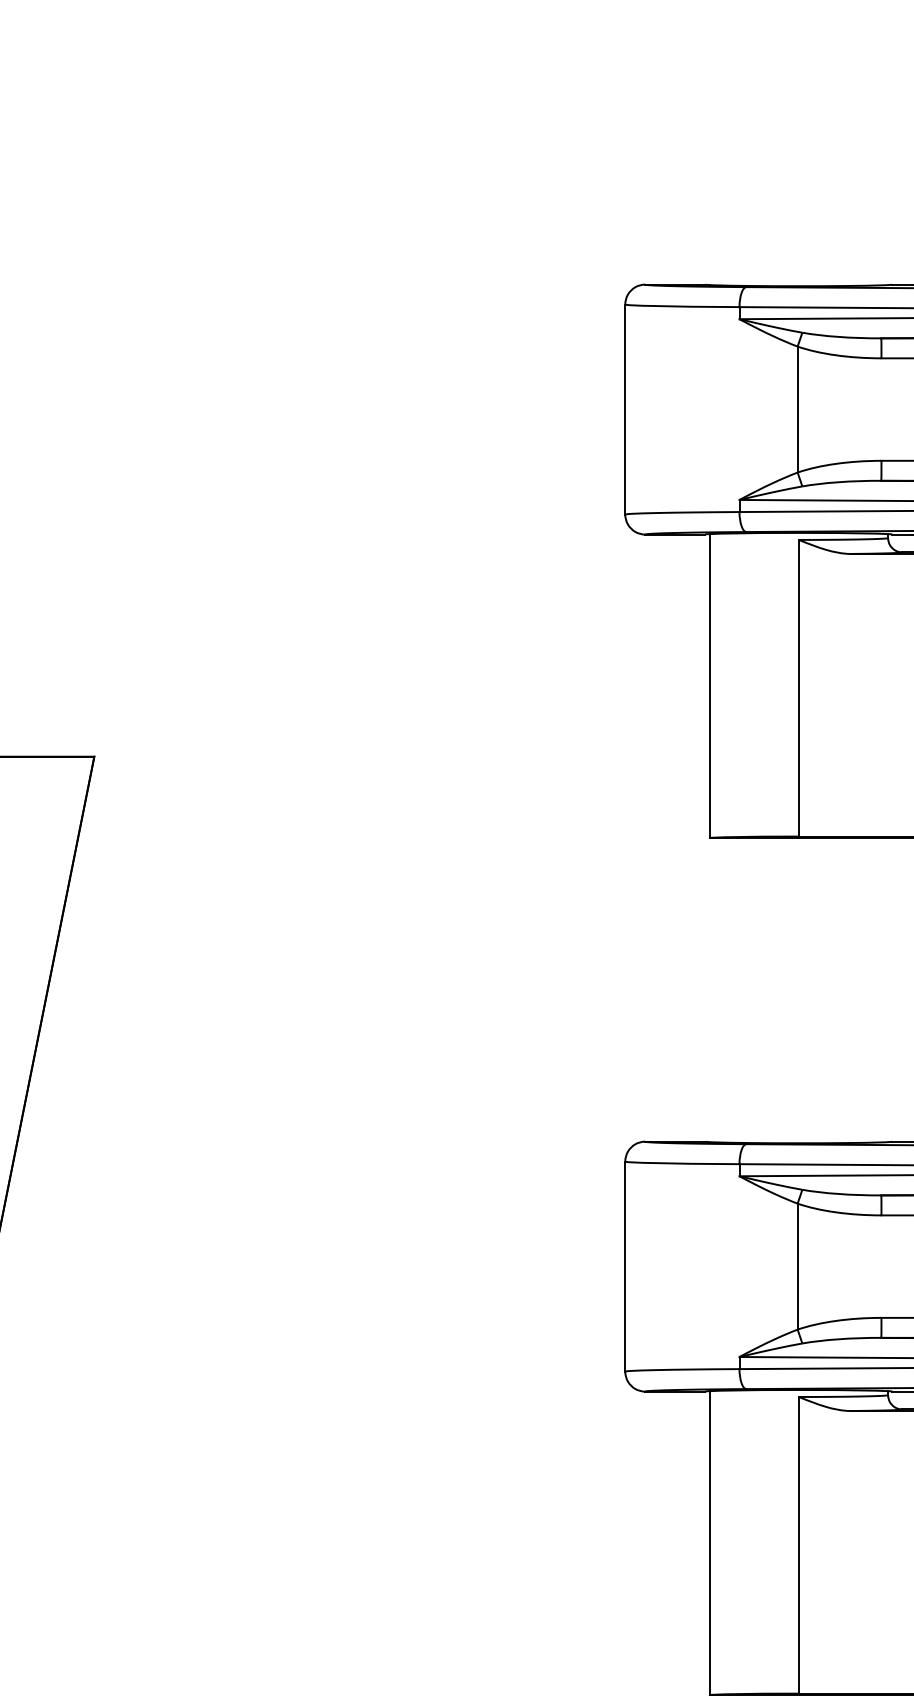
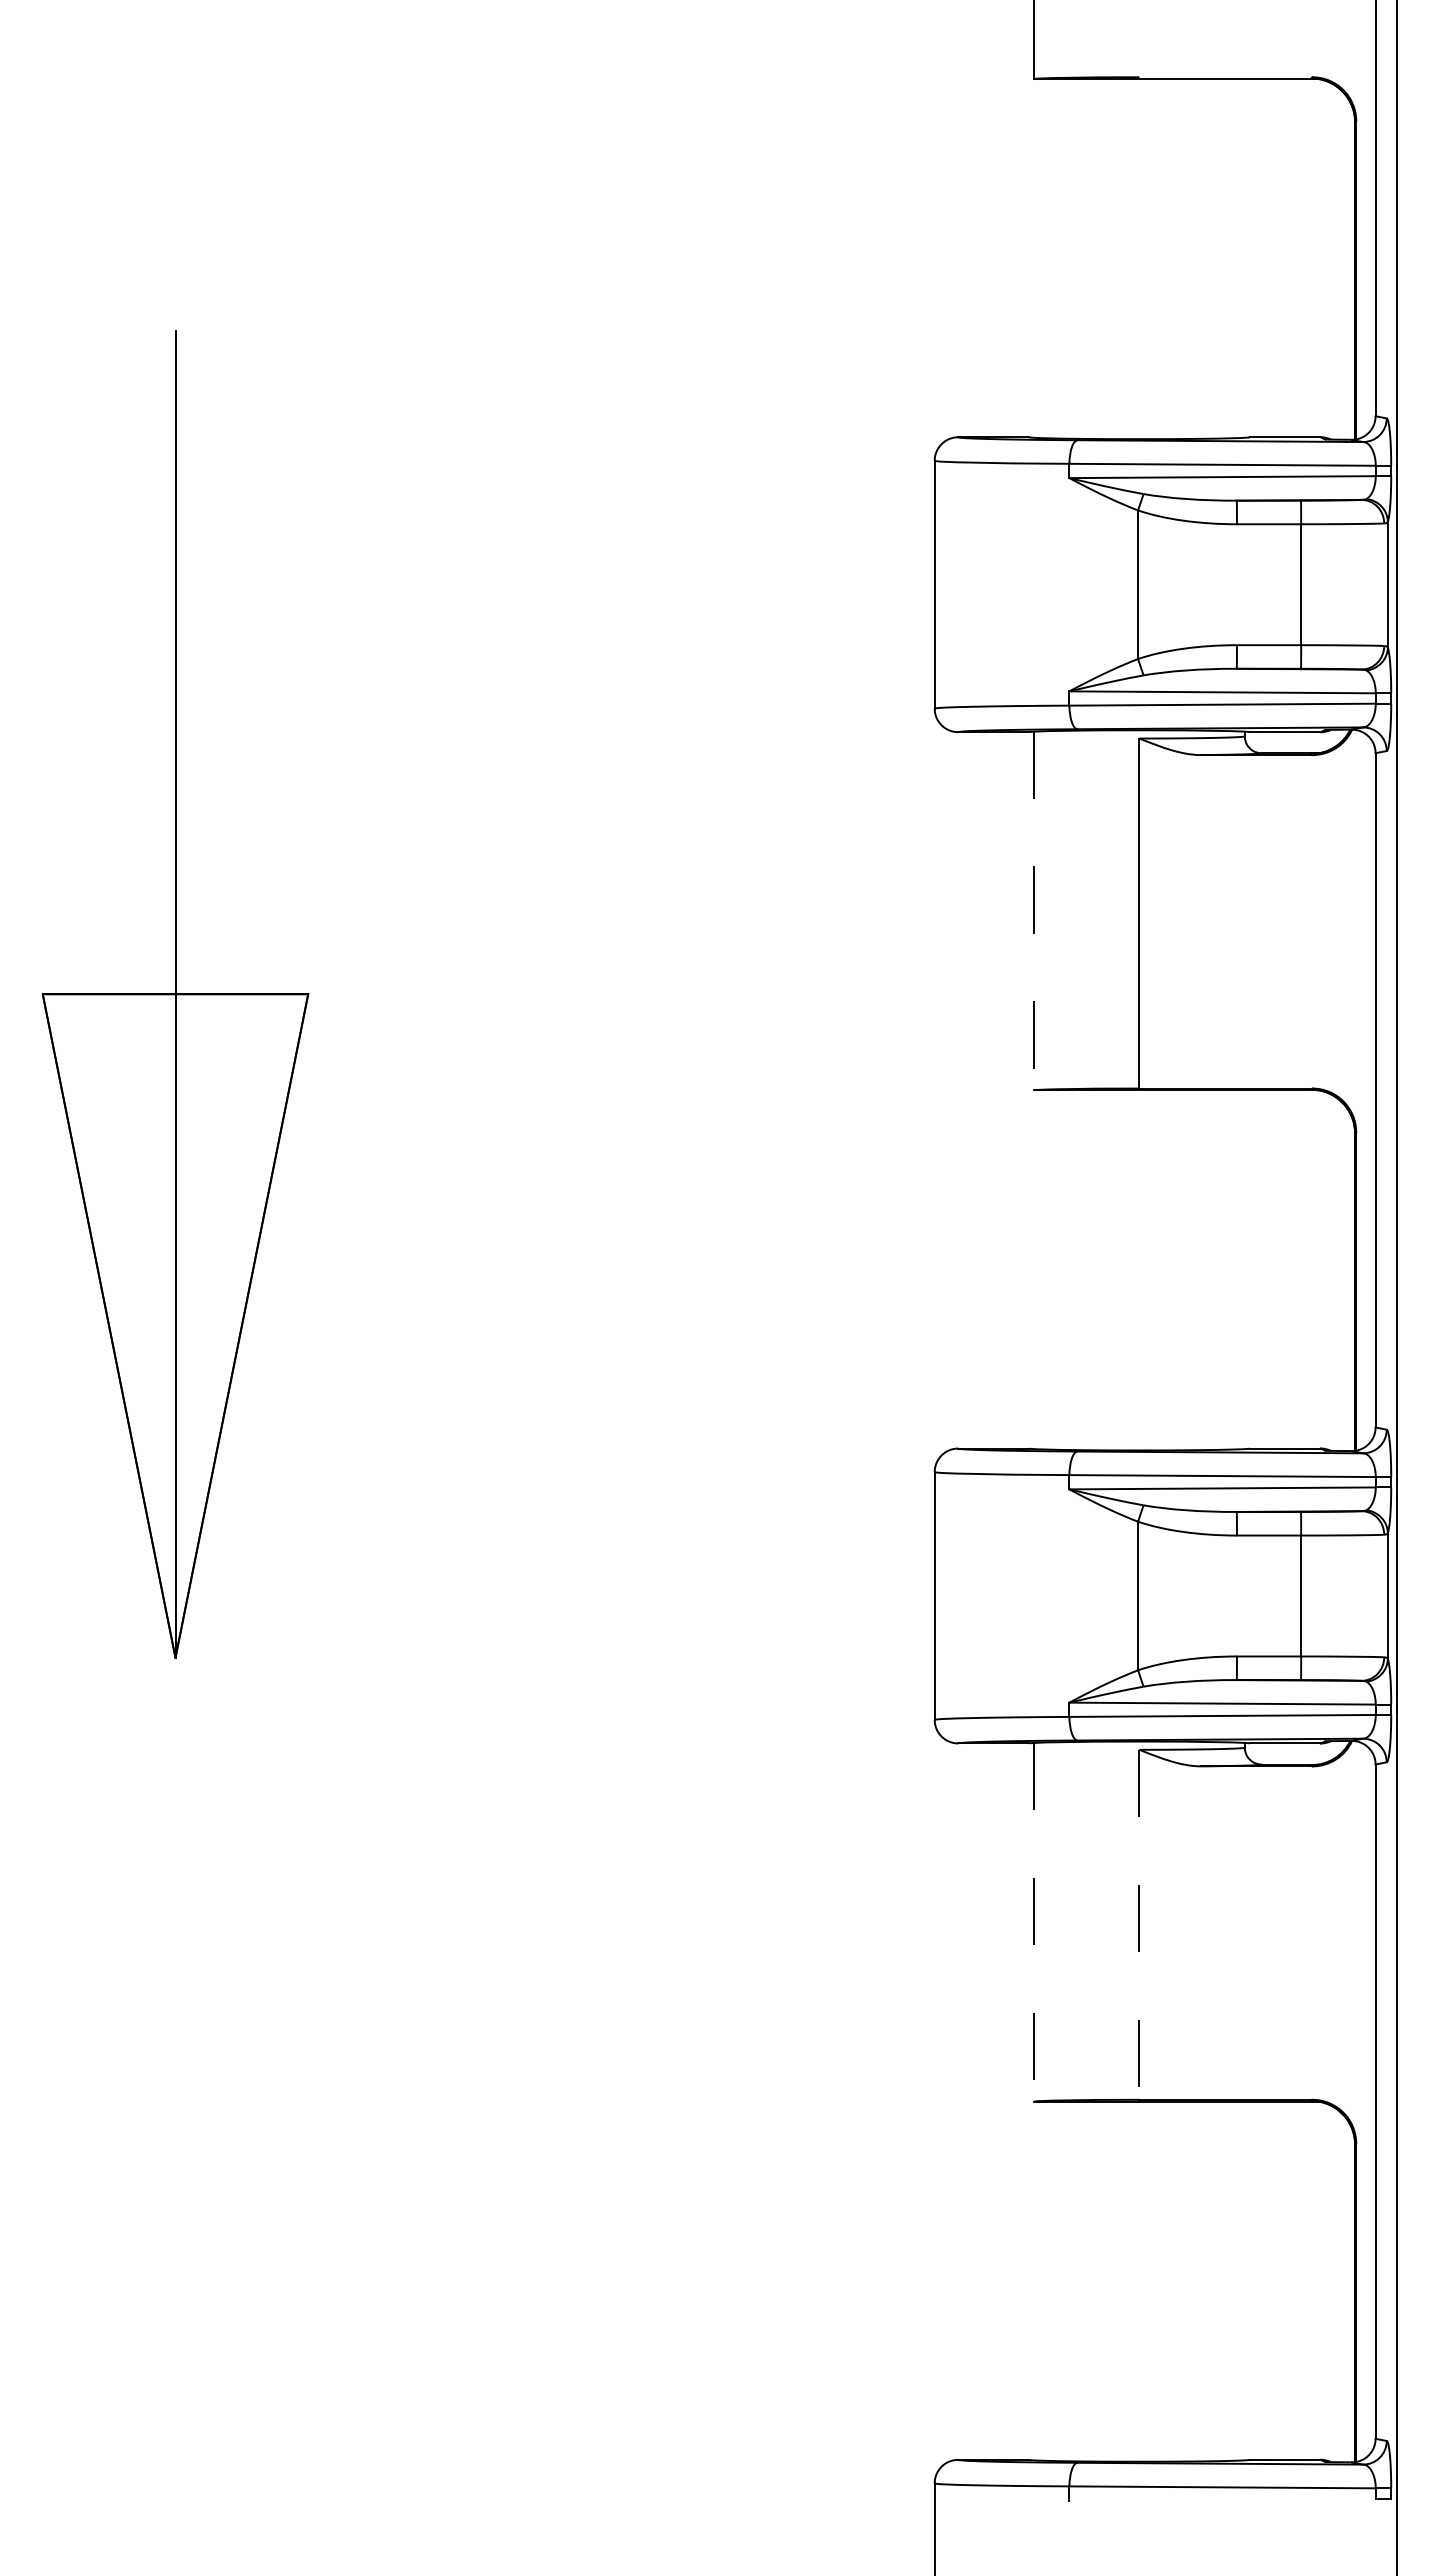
line: (709, 686) -> (1034, 911), solid -> dashed
line: (709, 1543) -> (1034, 1922), solid -> dashed
line: (798, 1545) -> (1139, 1925), solid -> dashed

